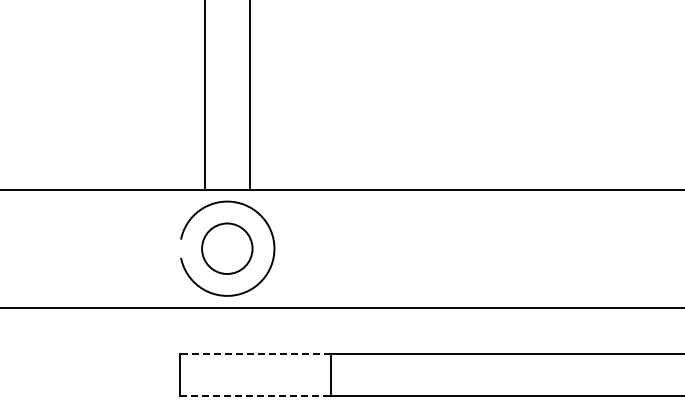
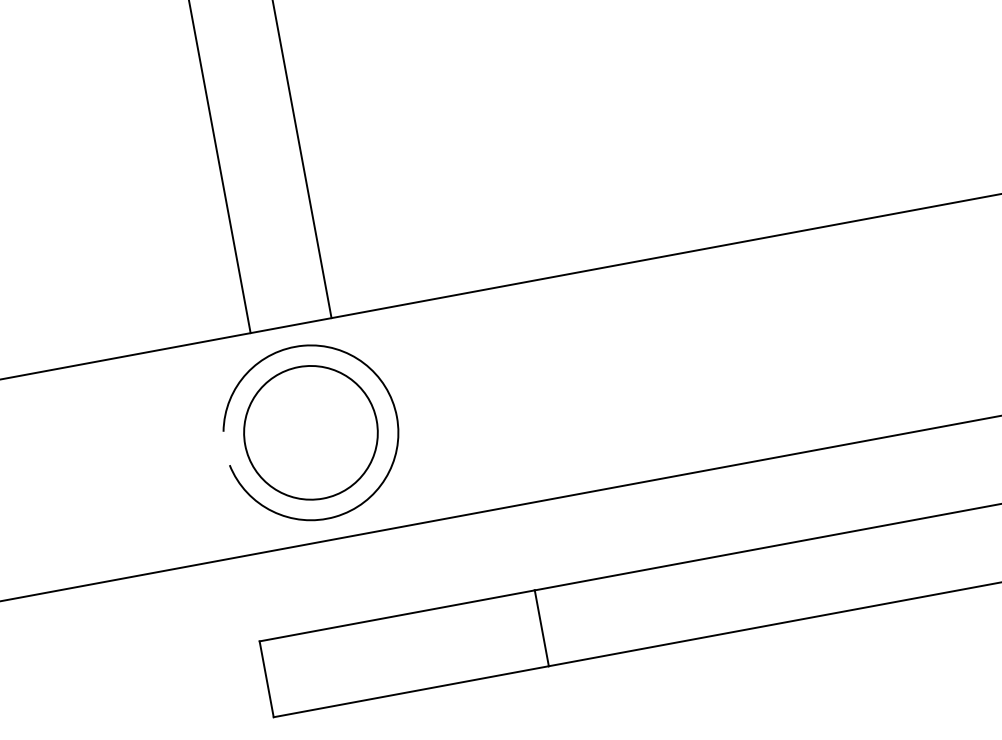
circle: (227, 248) -> (311, 432), size x1.43
line: (254, 354) -> (396, 616), dashed -> solid
line: (255, 395) -> (411, 690), dashed -> solid

